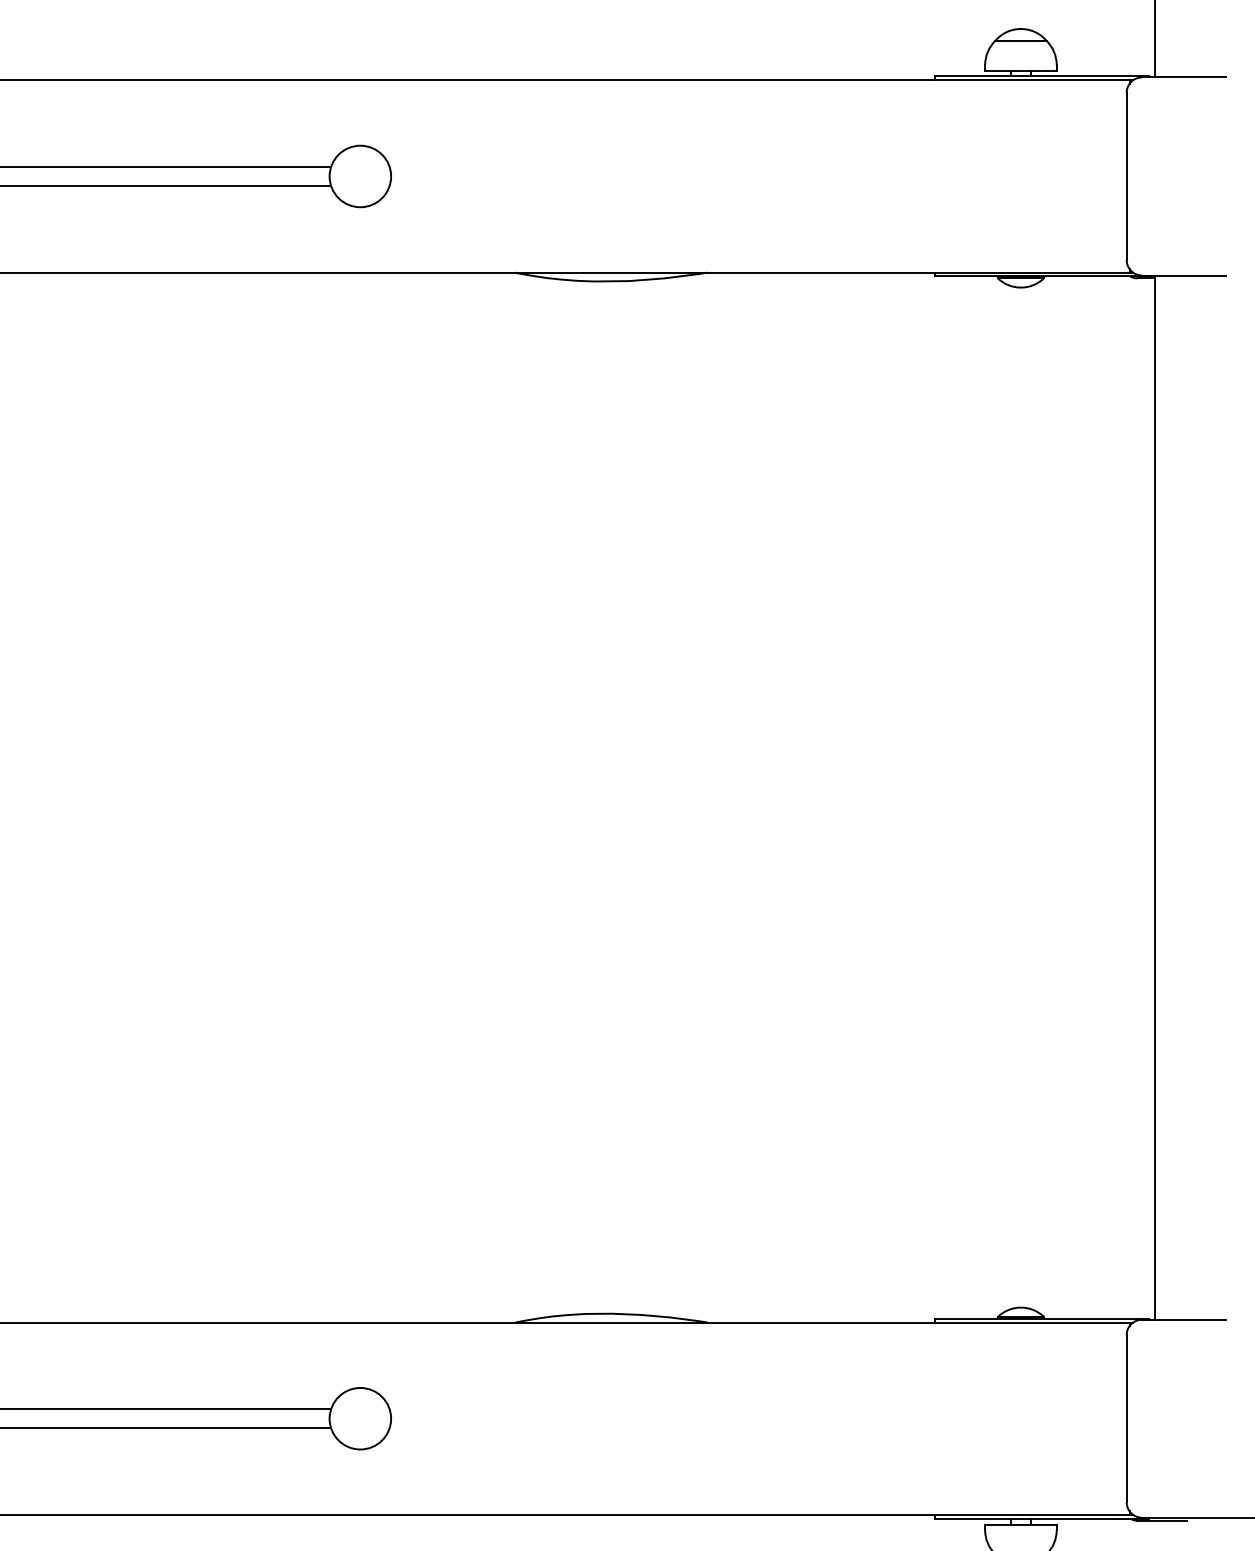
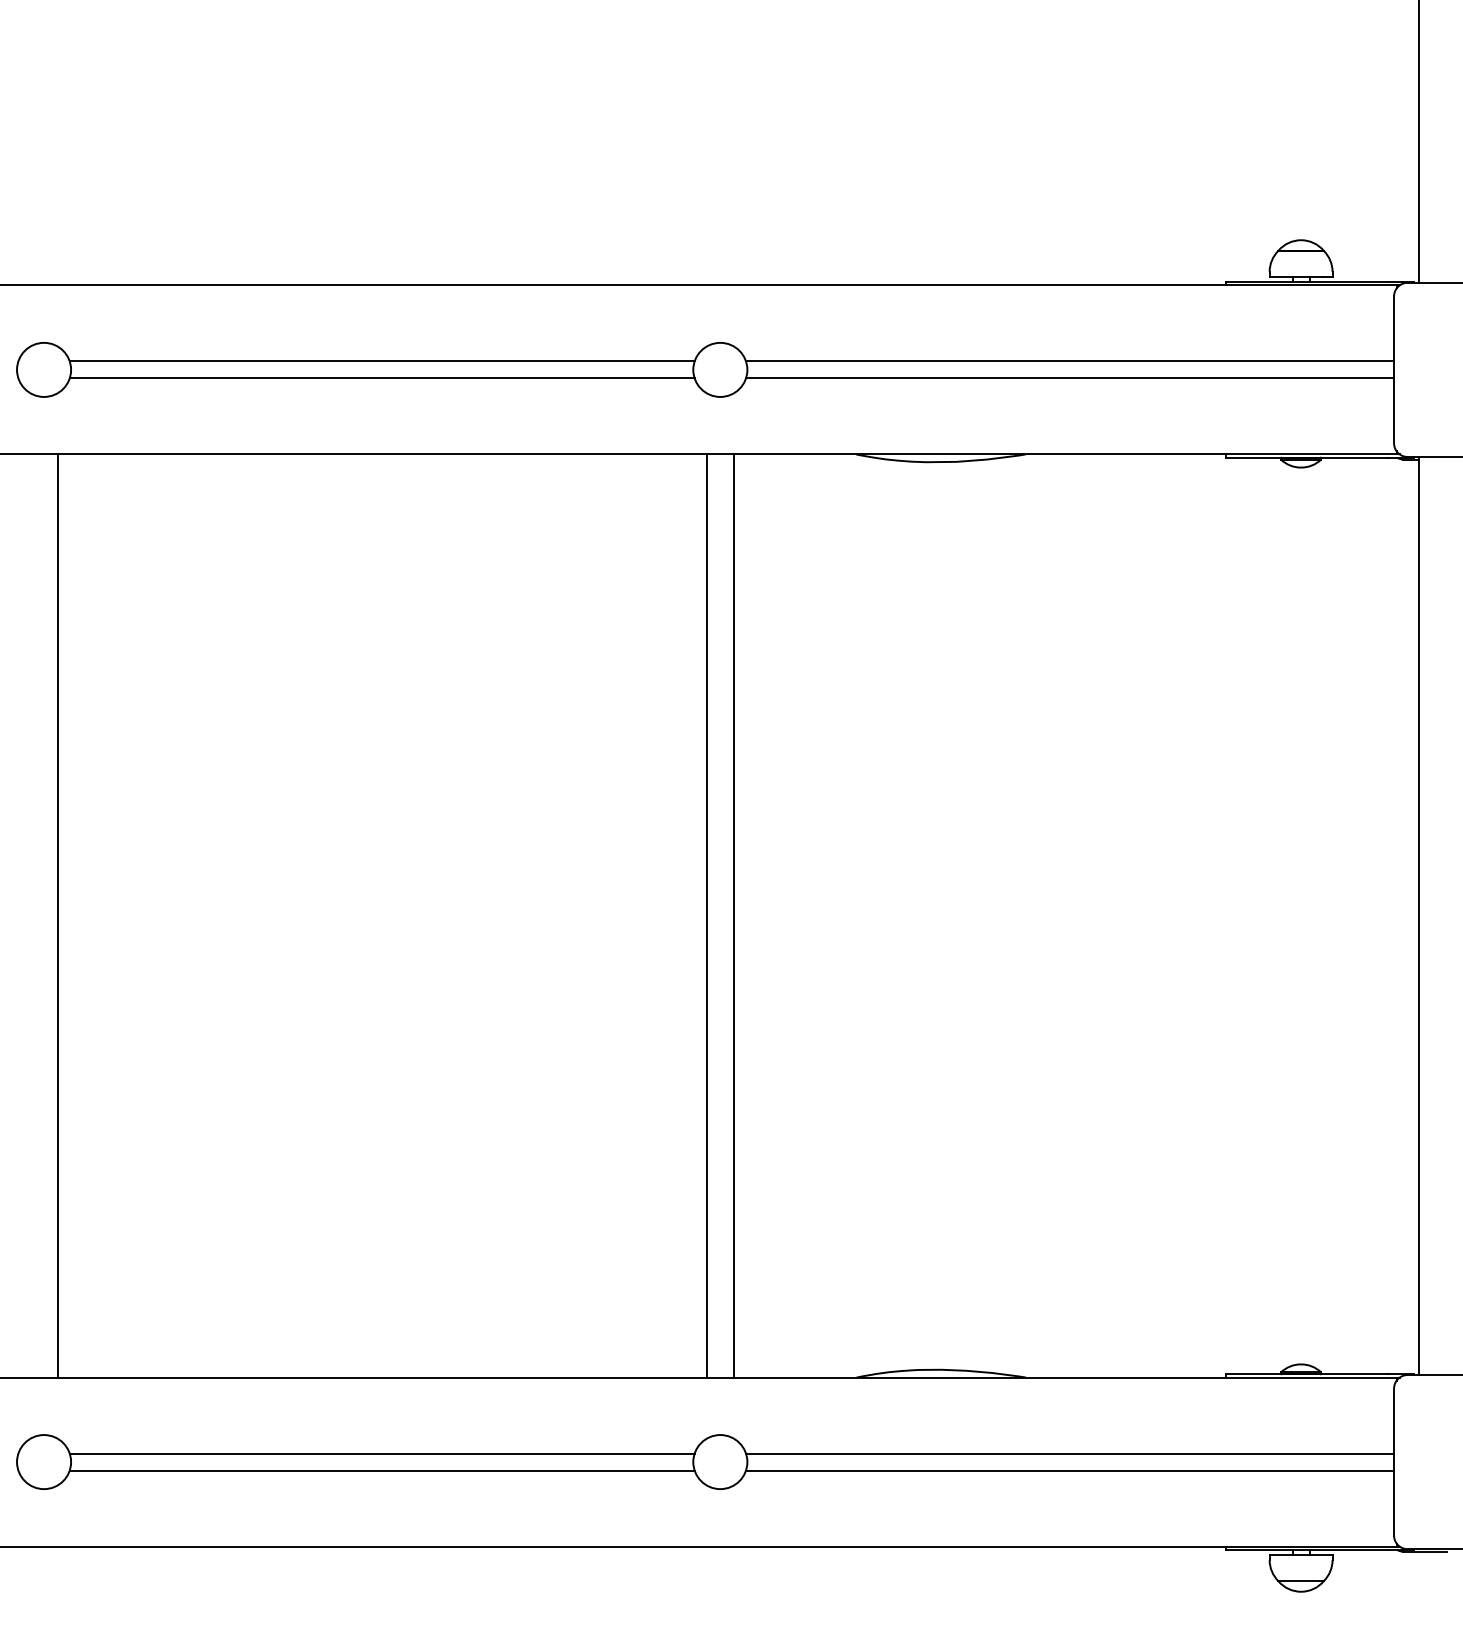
line: (758, 166) -> (1070, 361), added
line: (758, 186) -> (1070, 378), added
line: (344, 797) -> (706, 915), added
line: (375, 797) -> (733, 915), added
line: (758, 1408) -> (1070, 1453), added
line: (758, 1428) -> (1070, 1470), added

